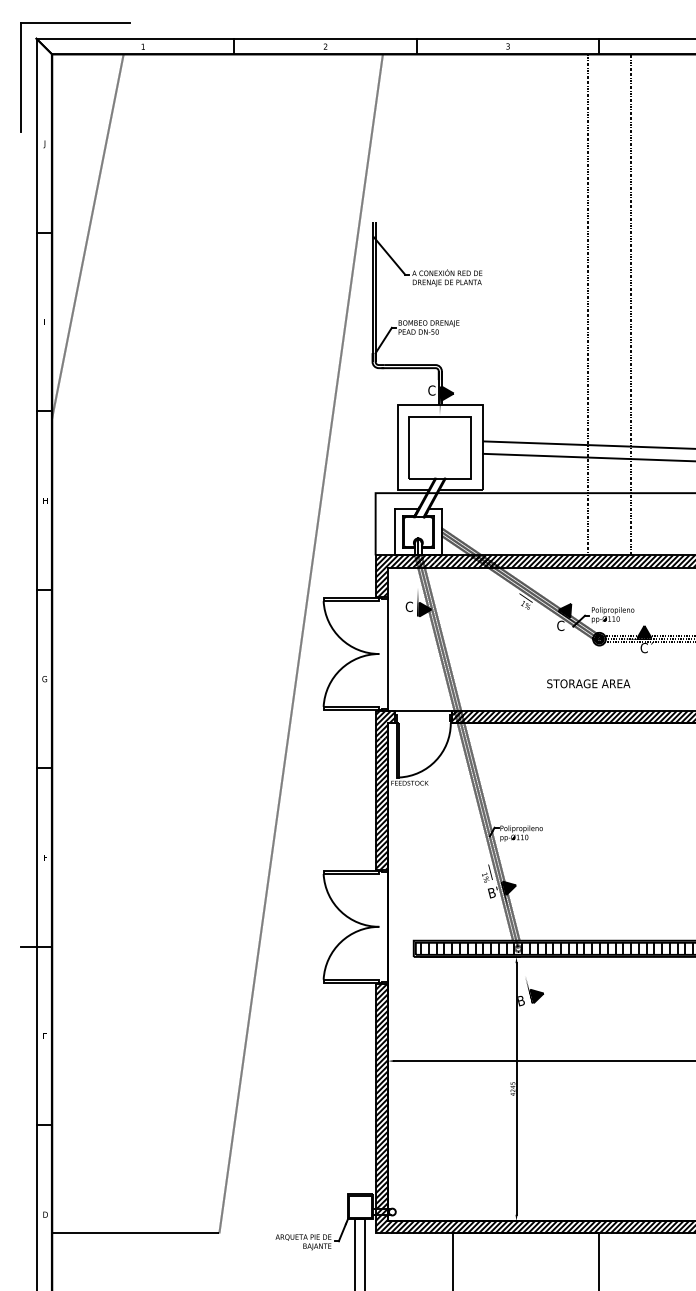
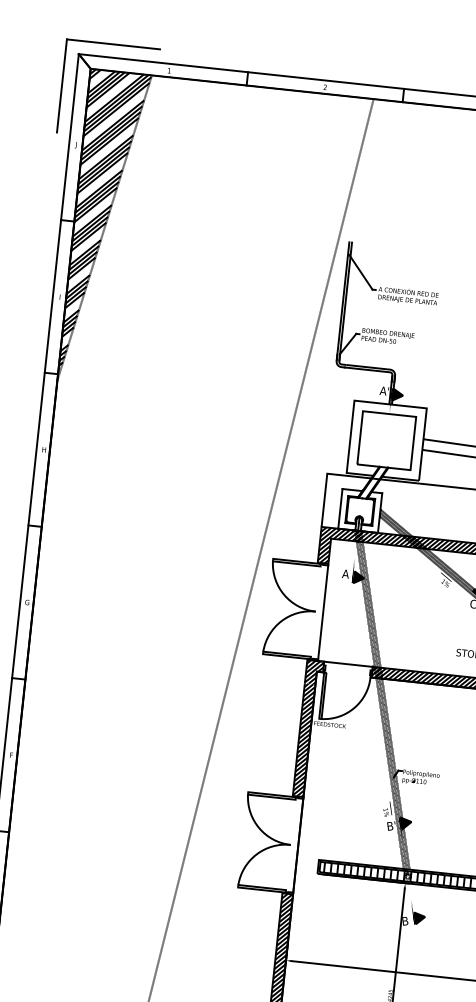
hatch: (87, 236) -> (104, 227), added
text: (431, 390) -> (384, 391), C -> A'
text: (409, 606) -> (345, 573), C -> A

